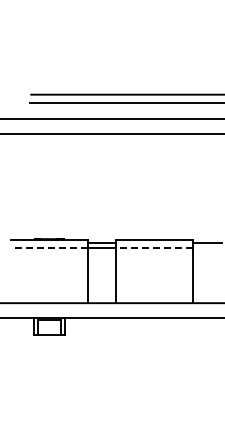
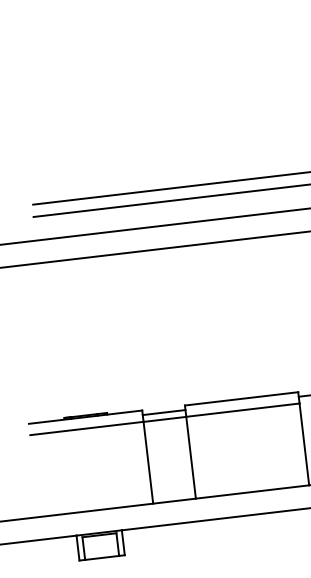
line: (48, 247) -> (85, 427), dashed -> solid
line: (154, 247) -> (242, 409), dashed -> solid

